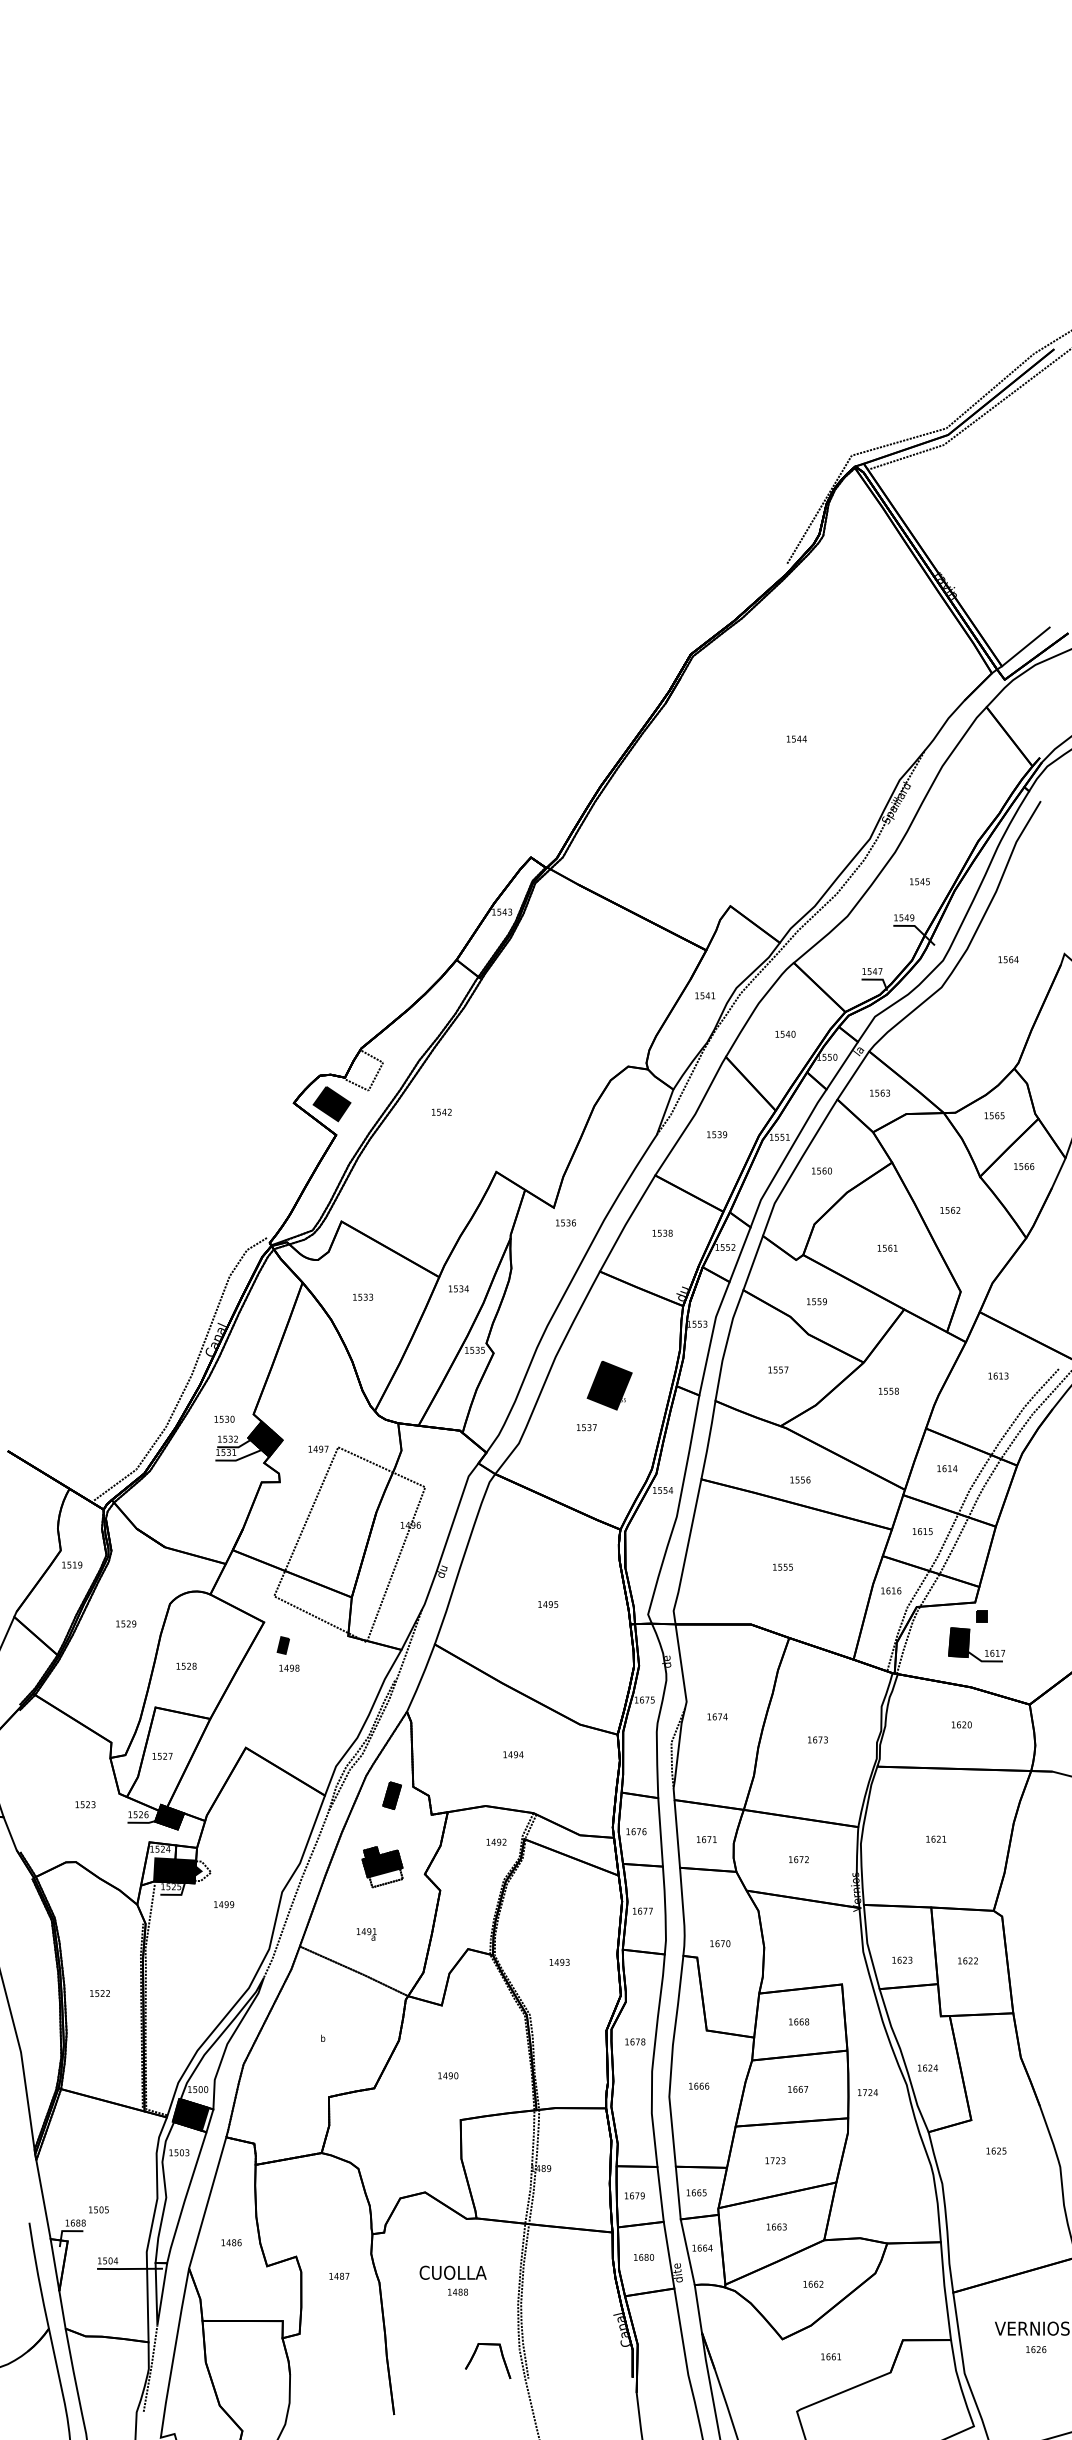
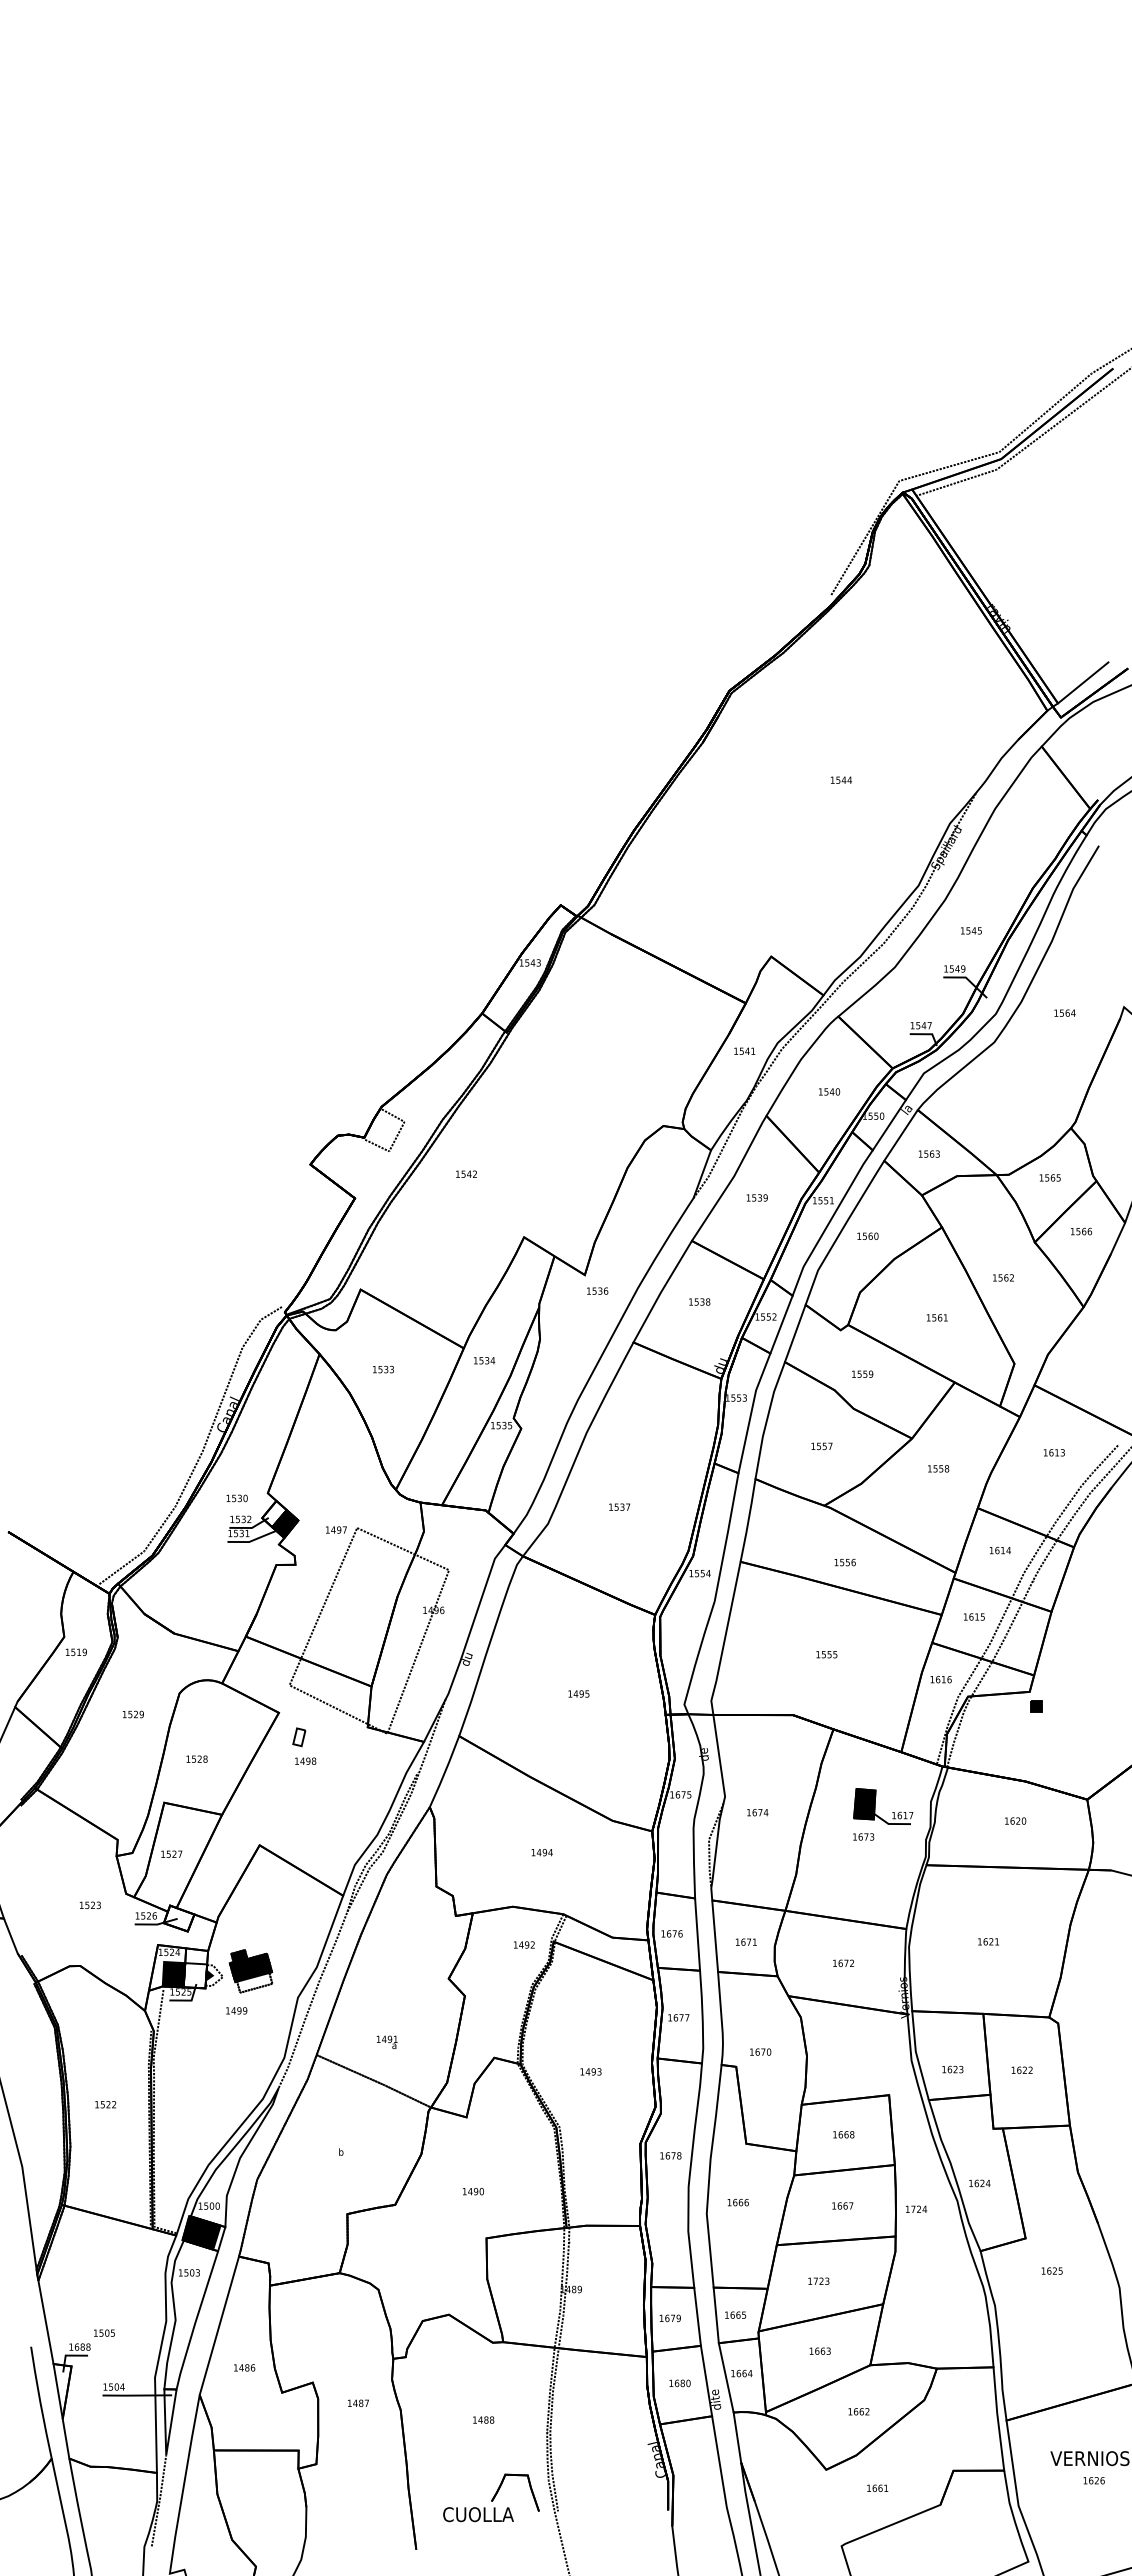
part: (331, 1103) -> (350, 1165), removed
part: (609, 1385) -> (643, 1462), removed
fill: (259, 1433) -> (274, 1513), removed
part: (969, 1644) -> (875, 1806), moved
fill: (283, 1645) -> (299, 1737), removed
part: (391, 1795) -> (413, 1895), removed
fill: (168, 1817) -> (178, 1918), removed
part: (382, 1867) -> (250, 1971), moved
fill: (185, 1871) -> (195, 1975), removed
text: (453, 2272) -> (478, 2514), moved

